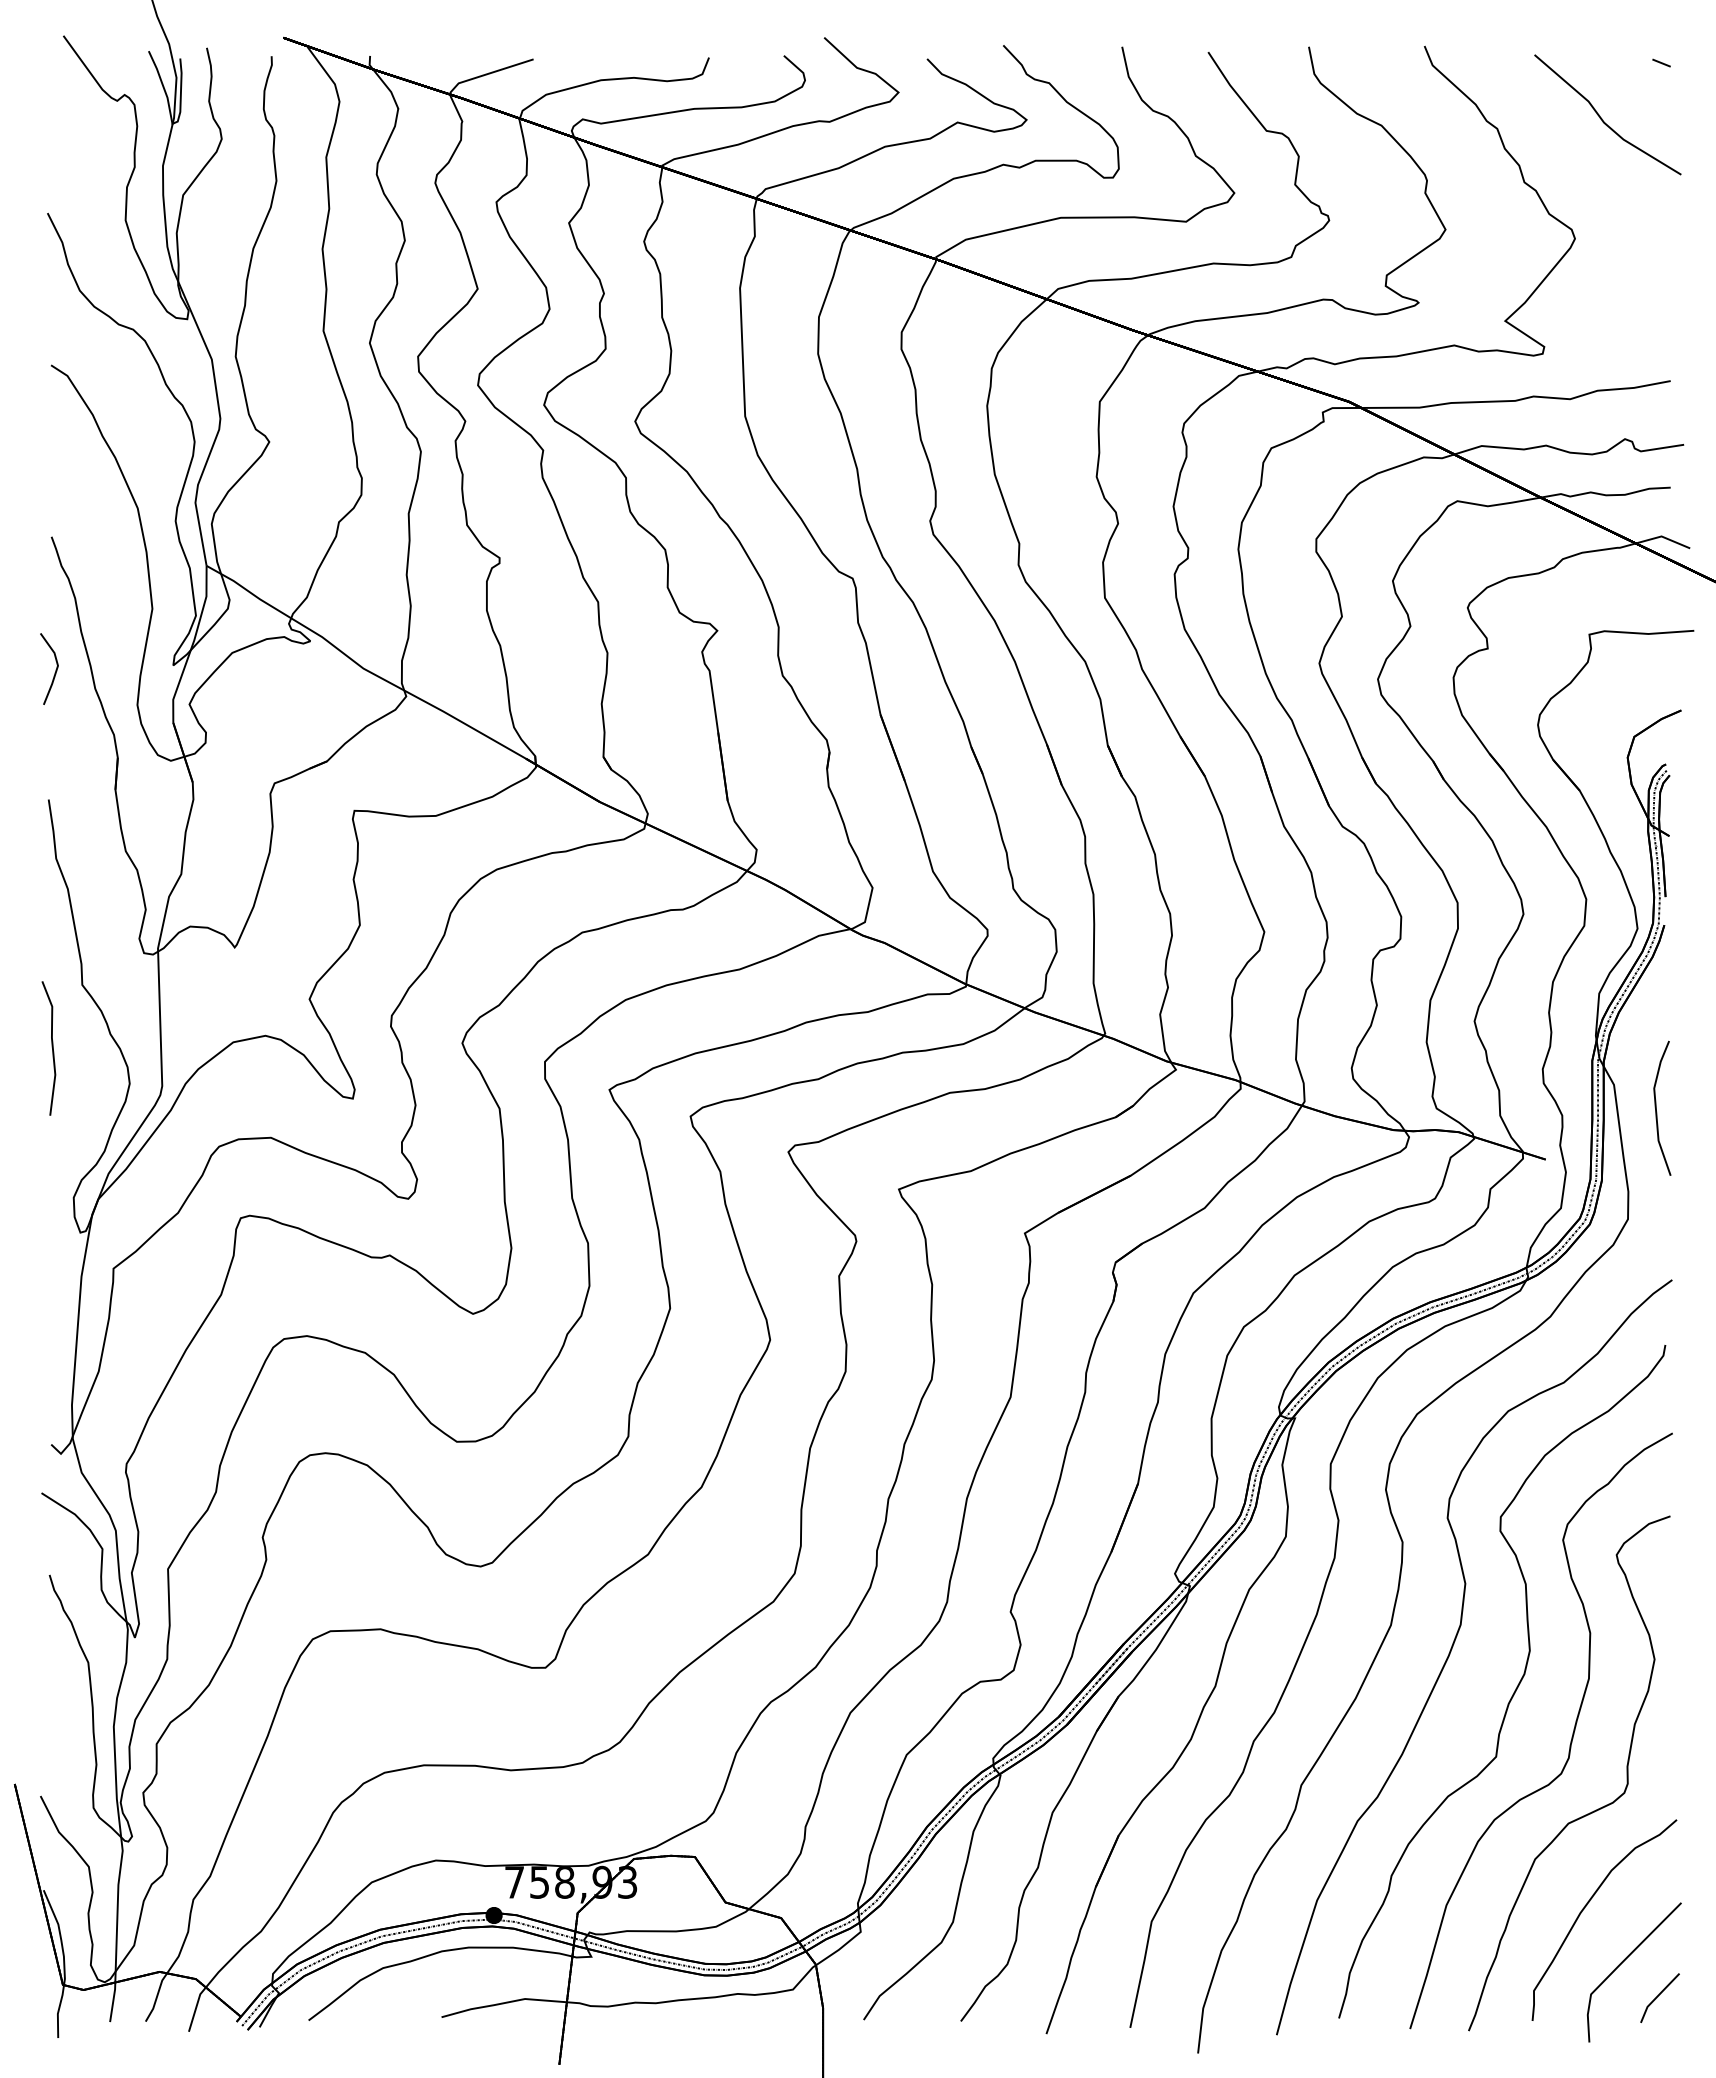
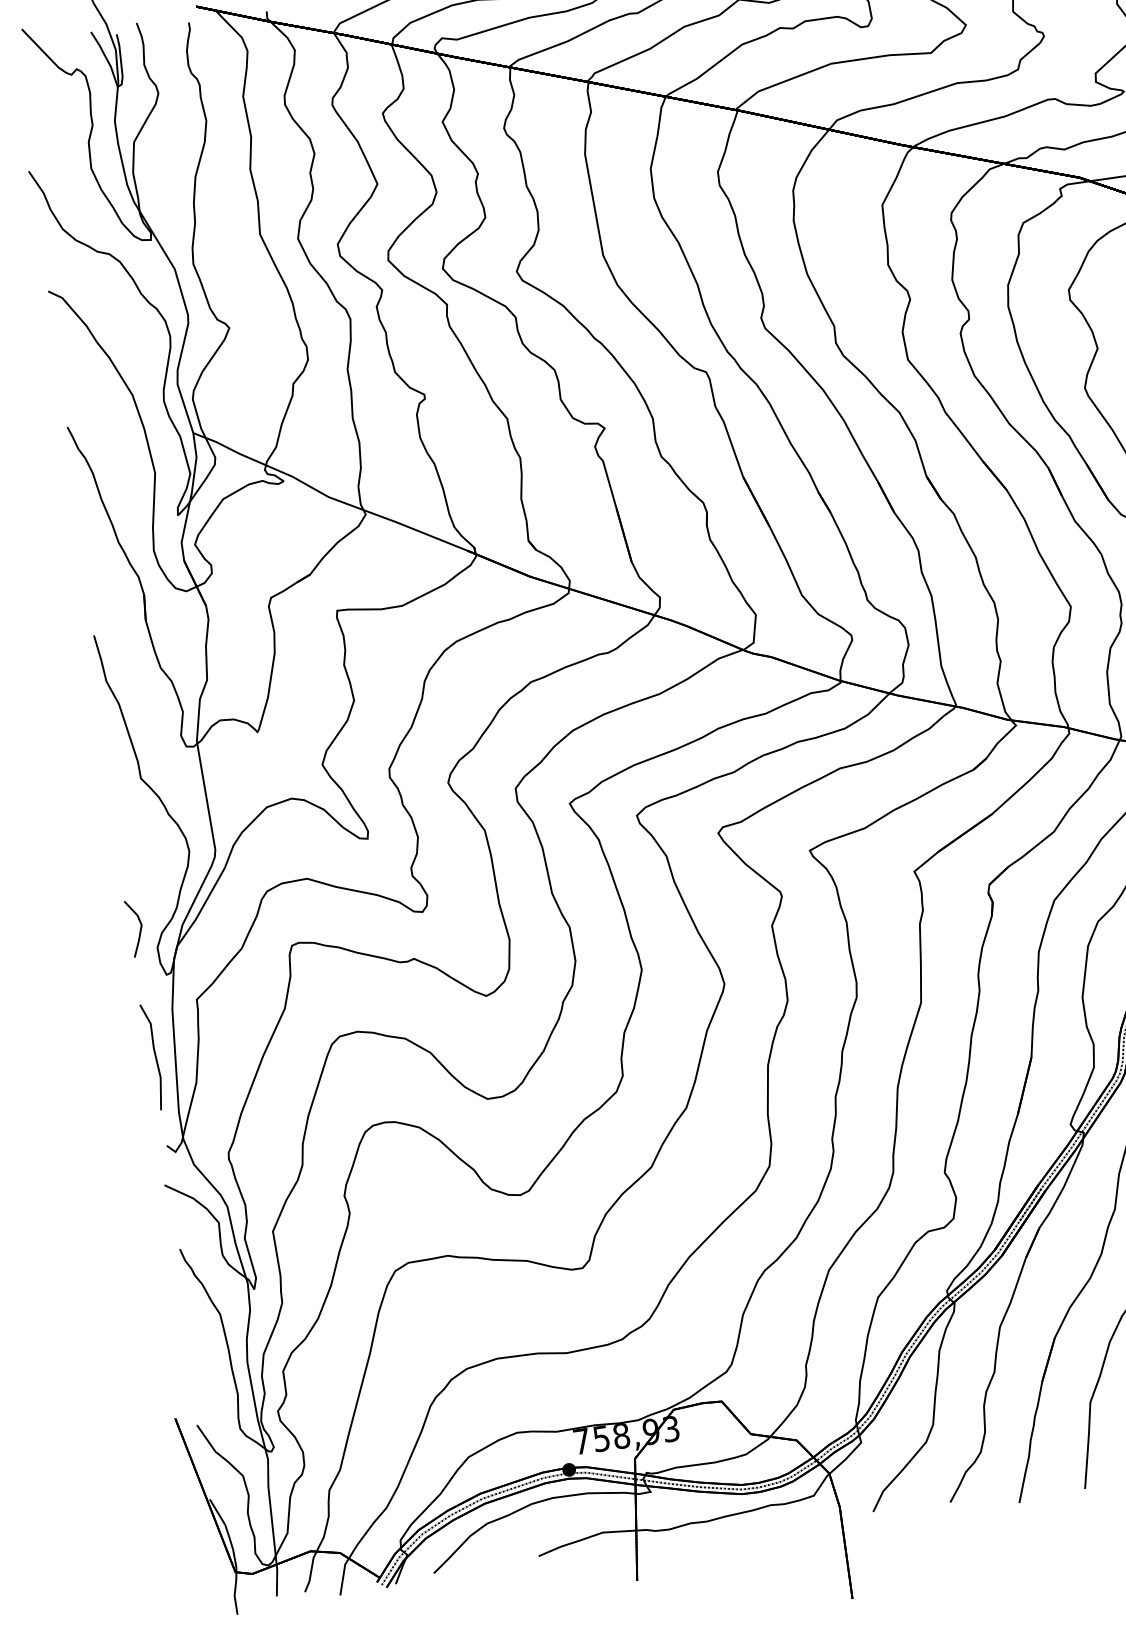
line: (55, 669) -> (140, 928), moved
line: (51, 1047) -> (154, 1056), moved

